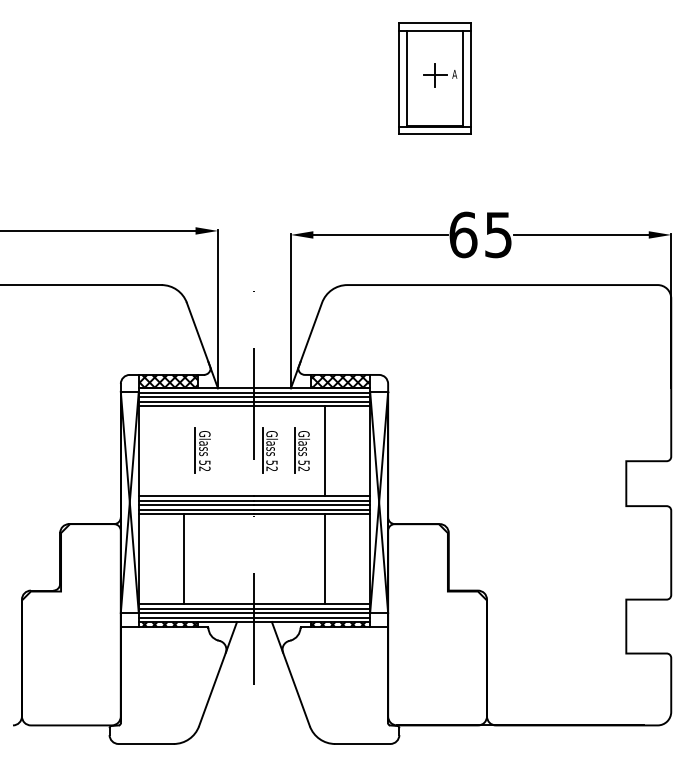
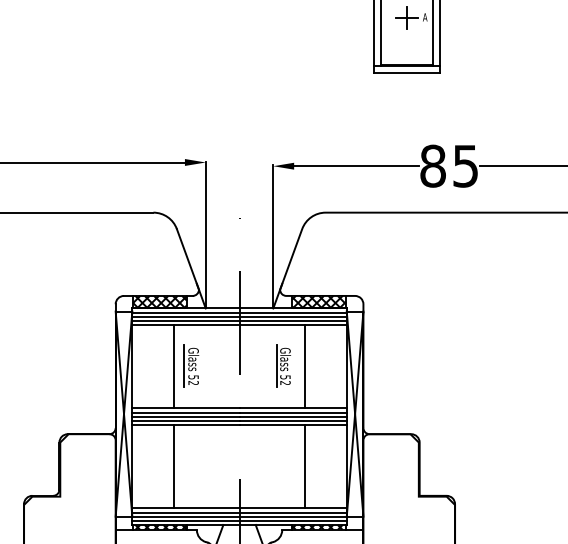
text: (463, 234) -> (433, 165), 65 -> 85
part: (269, 450) -> (253, 365), removed
line: (183, 451) -> (173, 366), added

